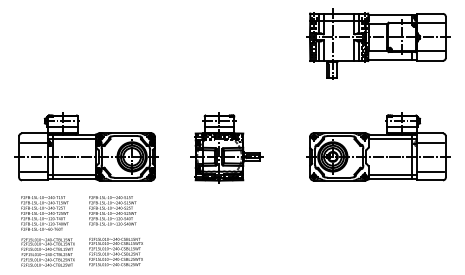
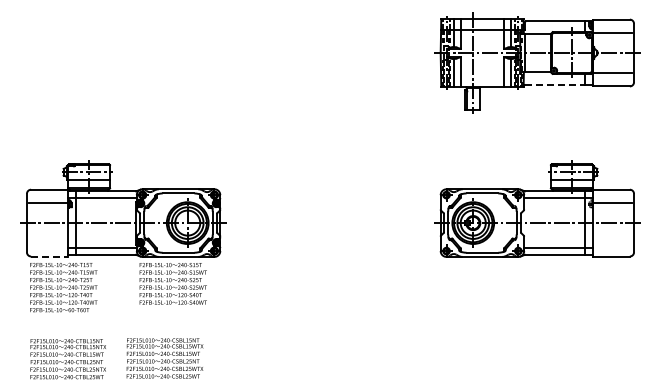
line: (390, 59) -> (555, 84), solid -> dashed
part: (227, 148) -> (323, 210), removed
line: (34, 171) -> (48, 244), removed
line: (430, 171) -> (612, 244), removed
line: (34, 180) -> (49, 256), solid -> dashed
text: (112, 210) -> (172, 283), moved
text: (44, 213) -> (63, 287), moved

